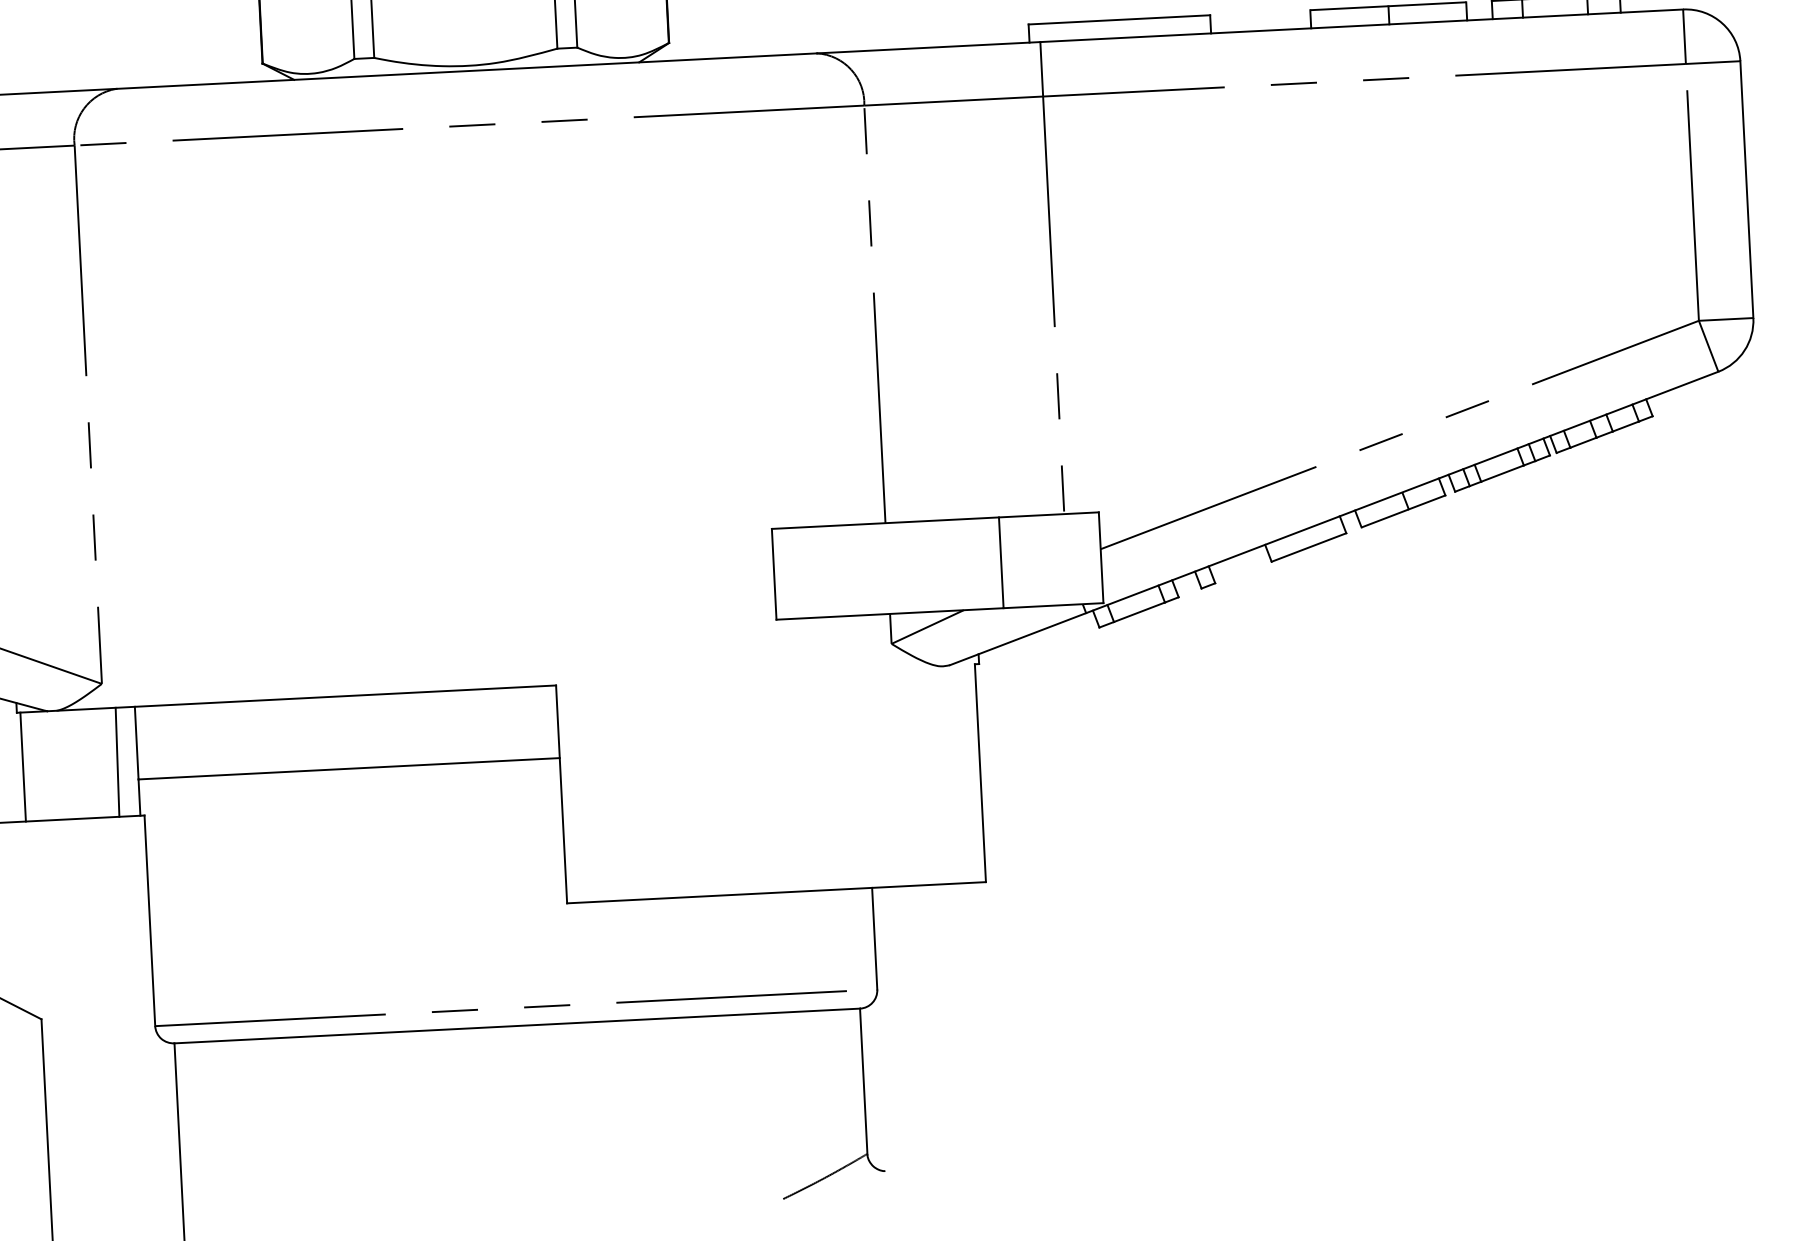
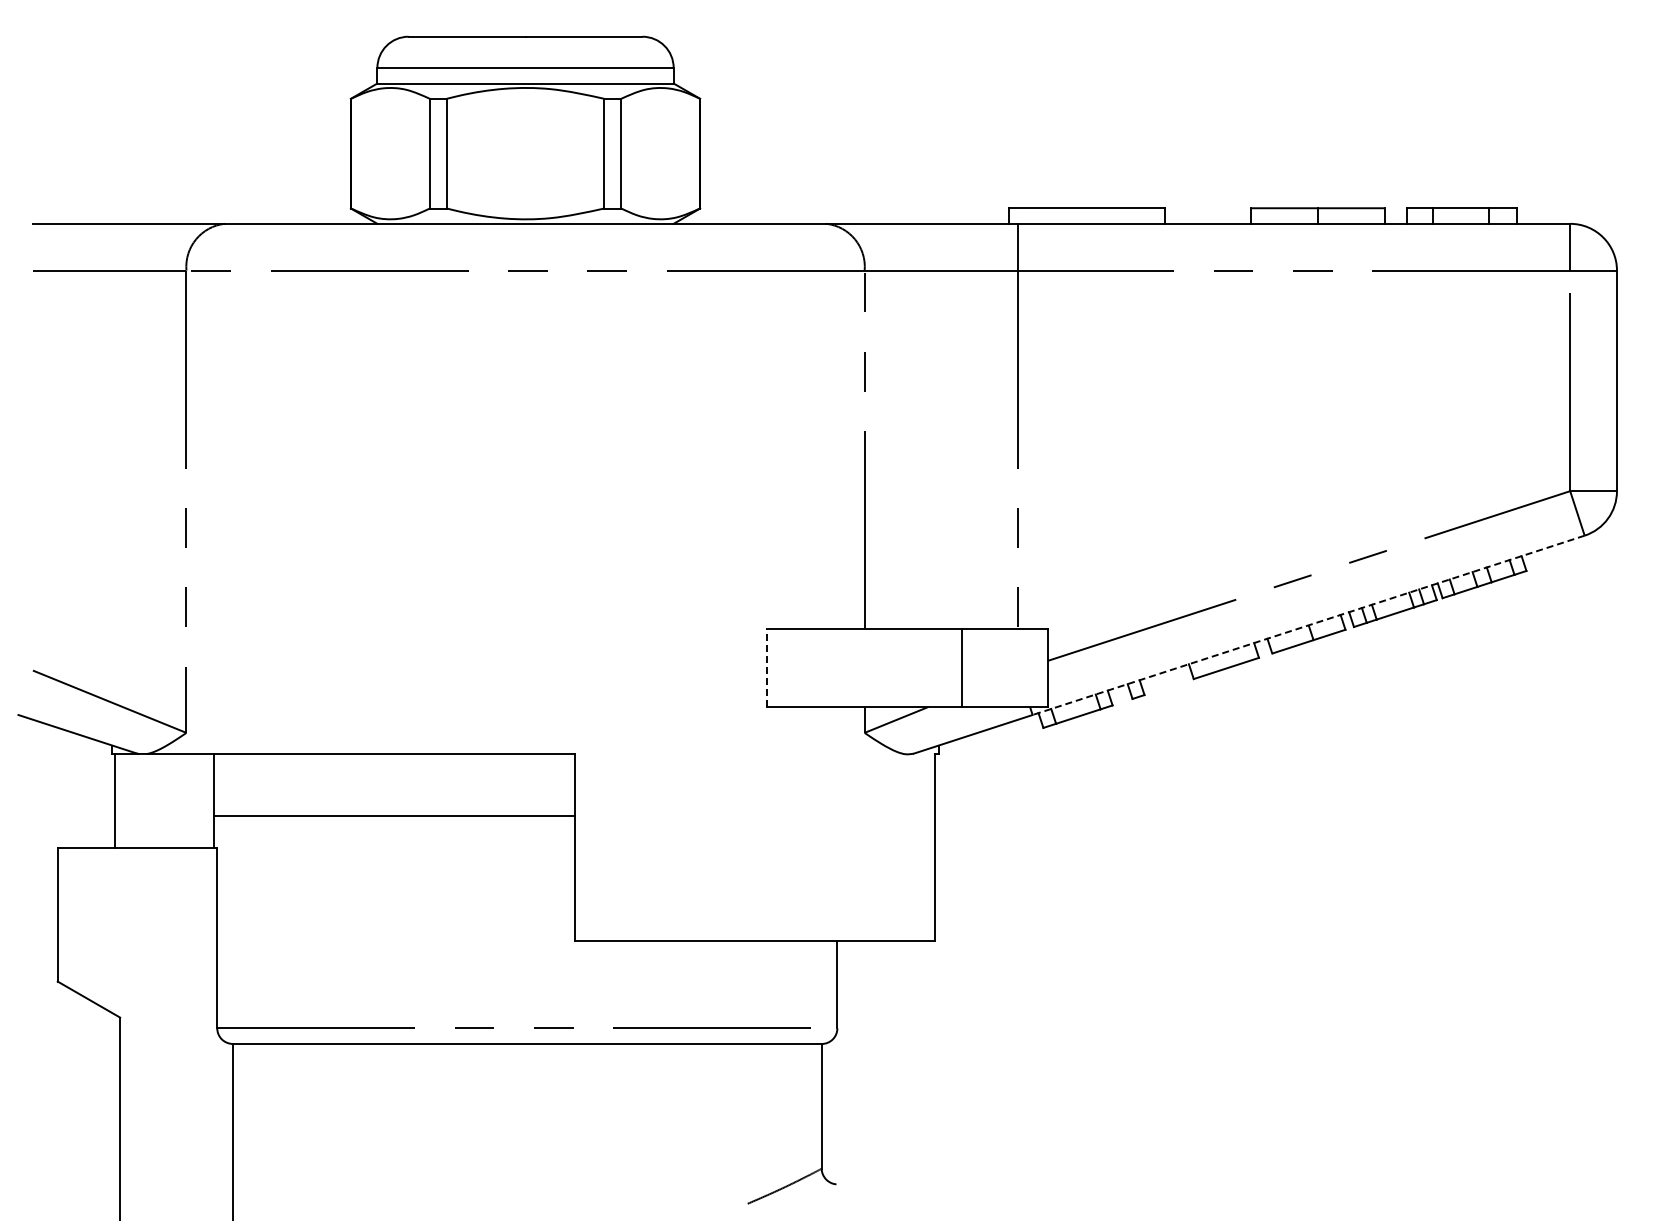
line: (1402, 492) -> (1308, 625), solid -> dashed
line: (774, 574) -> (767, 668), solid -> dashed
line: (117, 762) -> (196, 800), removed

